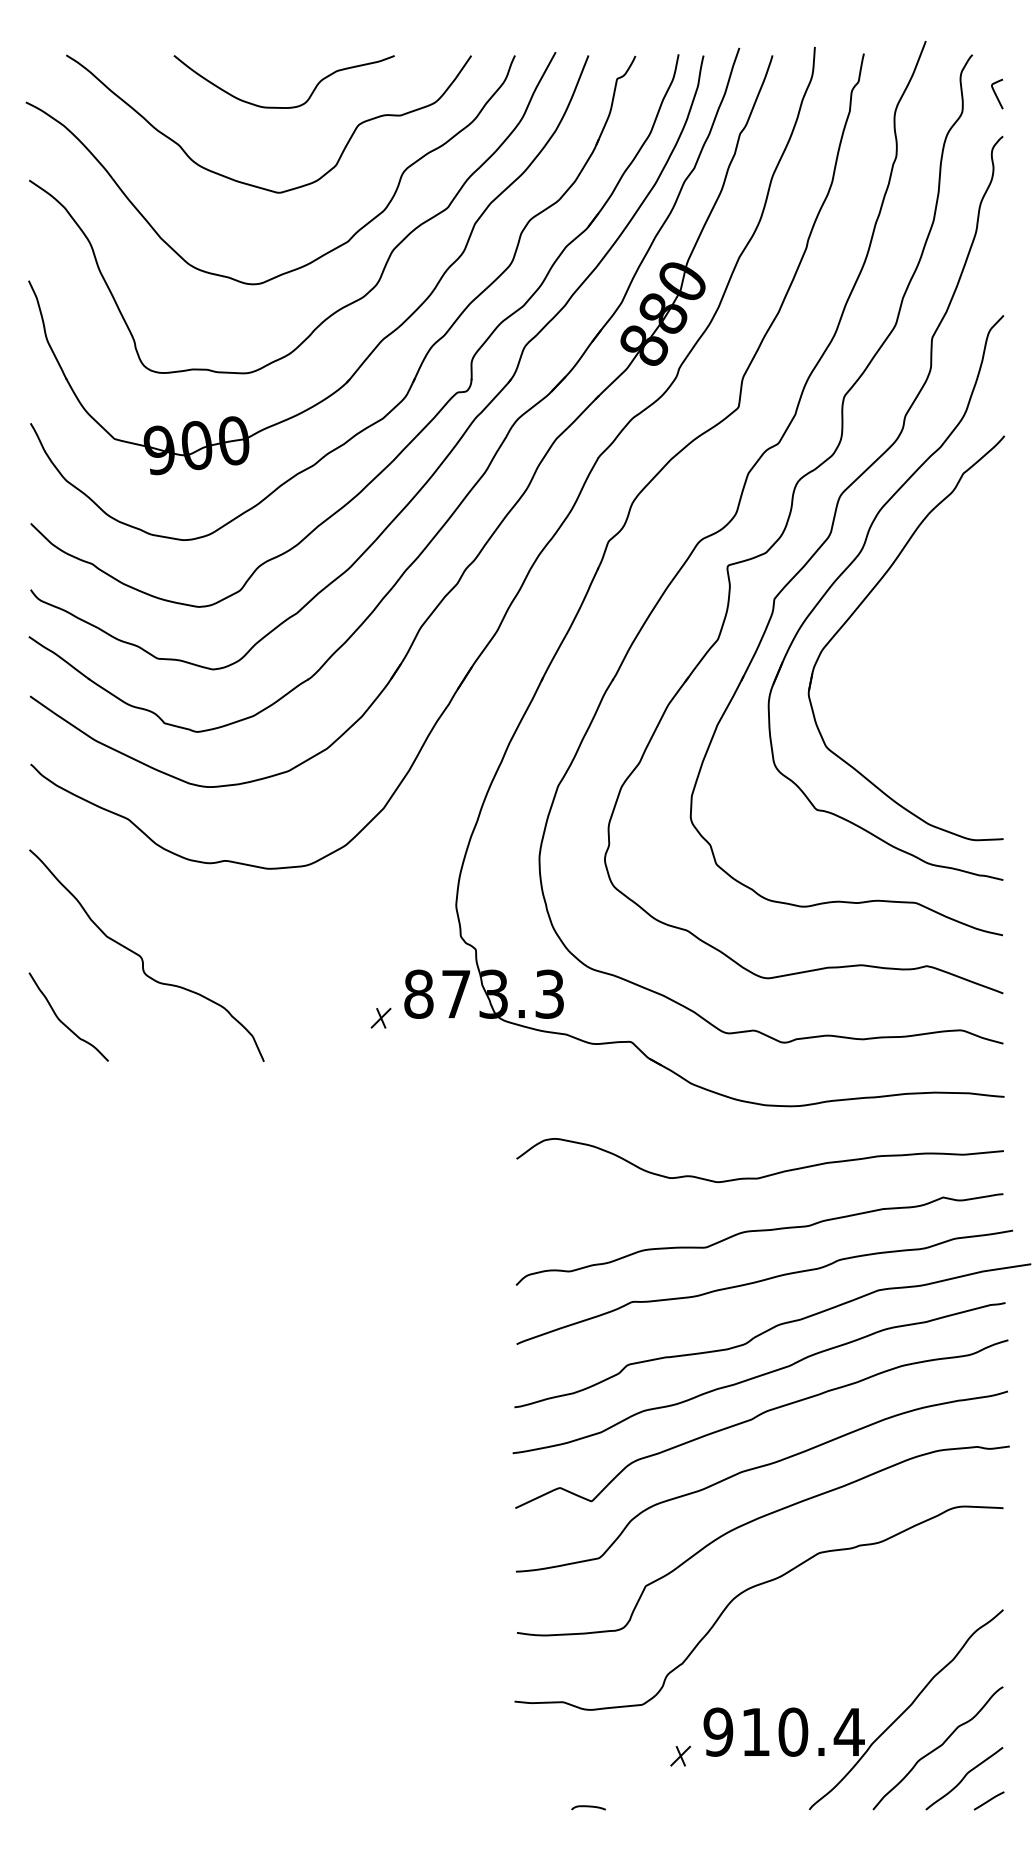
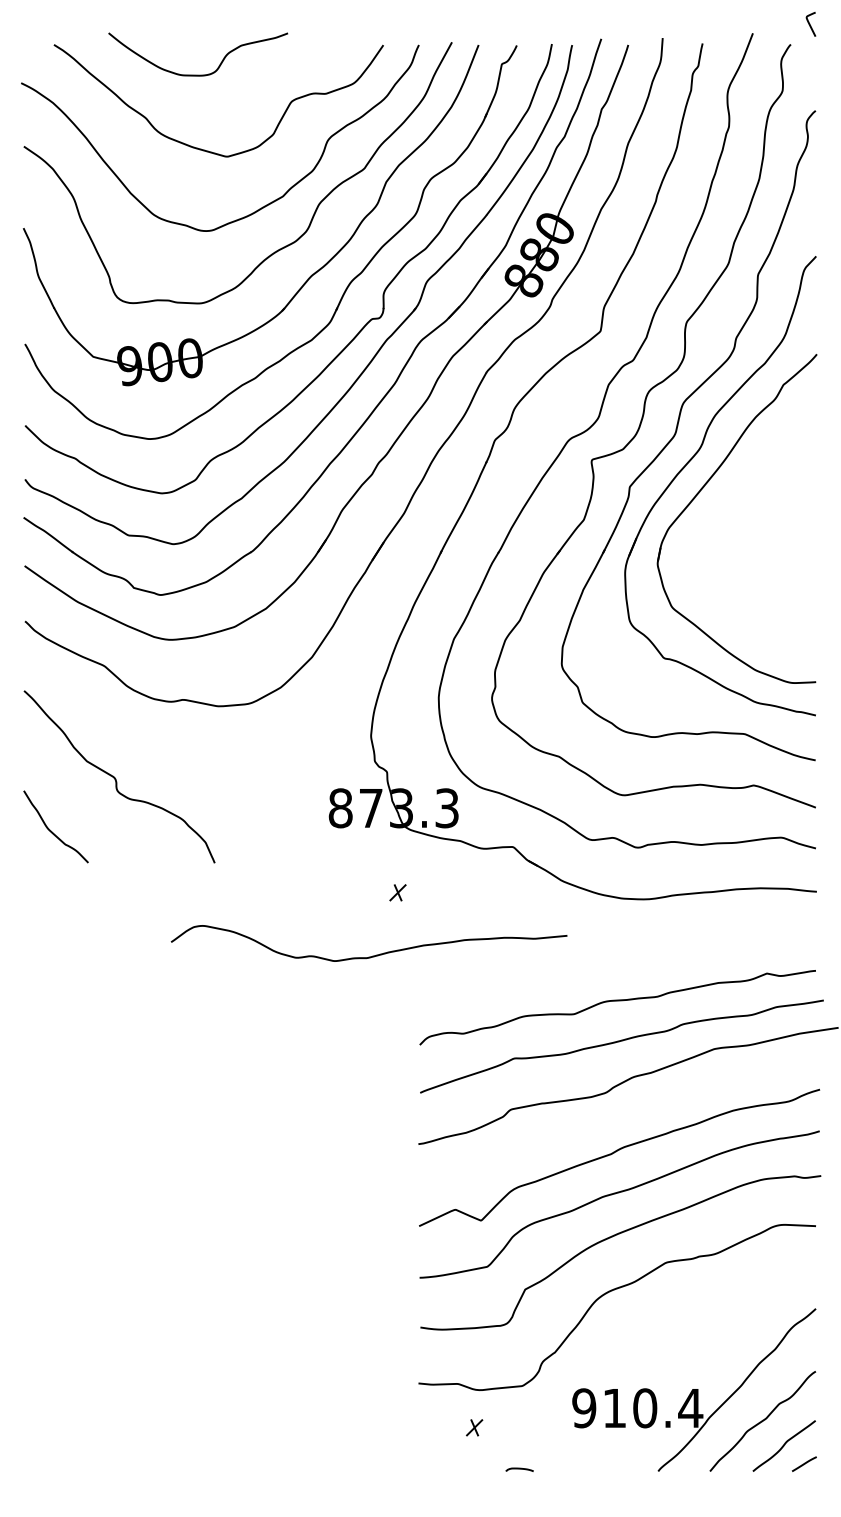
curve: (996, 94) -> (810, 24), moved
curve: (284, 106) -> (198, 74), moved
part: (380, 1017) -> (397, 892), moved
curve: (764, 1175) -> (372, 955), moved
curve: (759, 1376) -> (617, 1119), removed
part: (680, 1755) -> (474, 1427), moved
curve: (588, 1807) -> (519, 1469), moved

